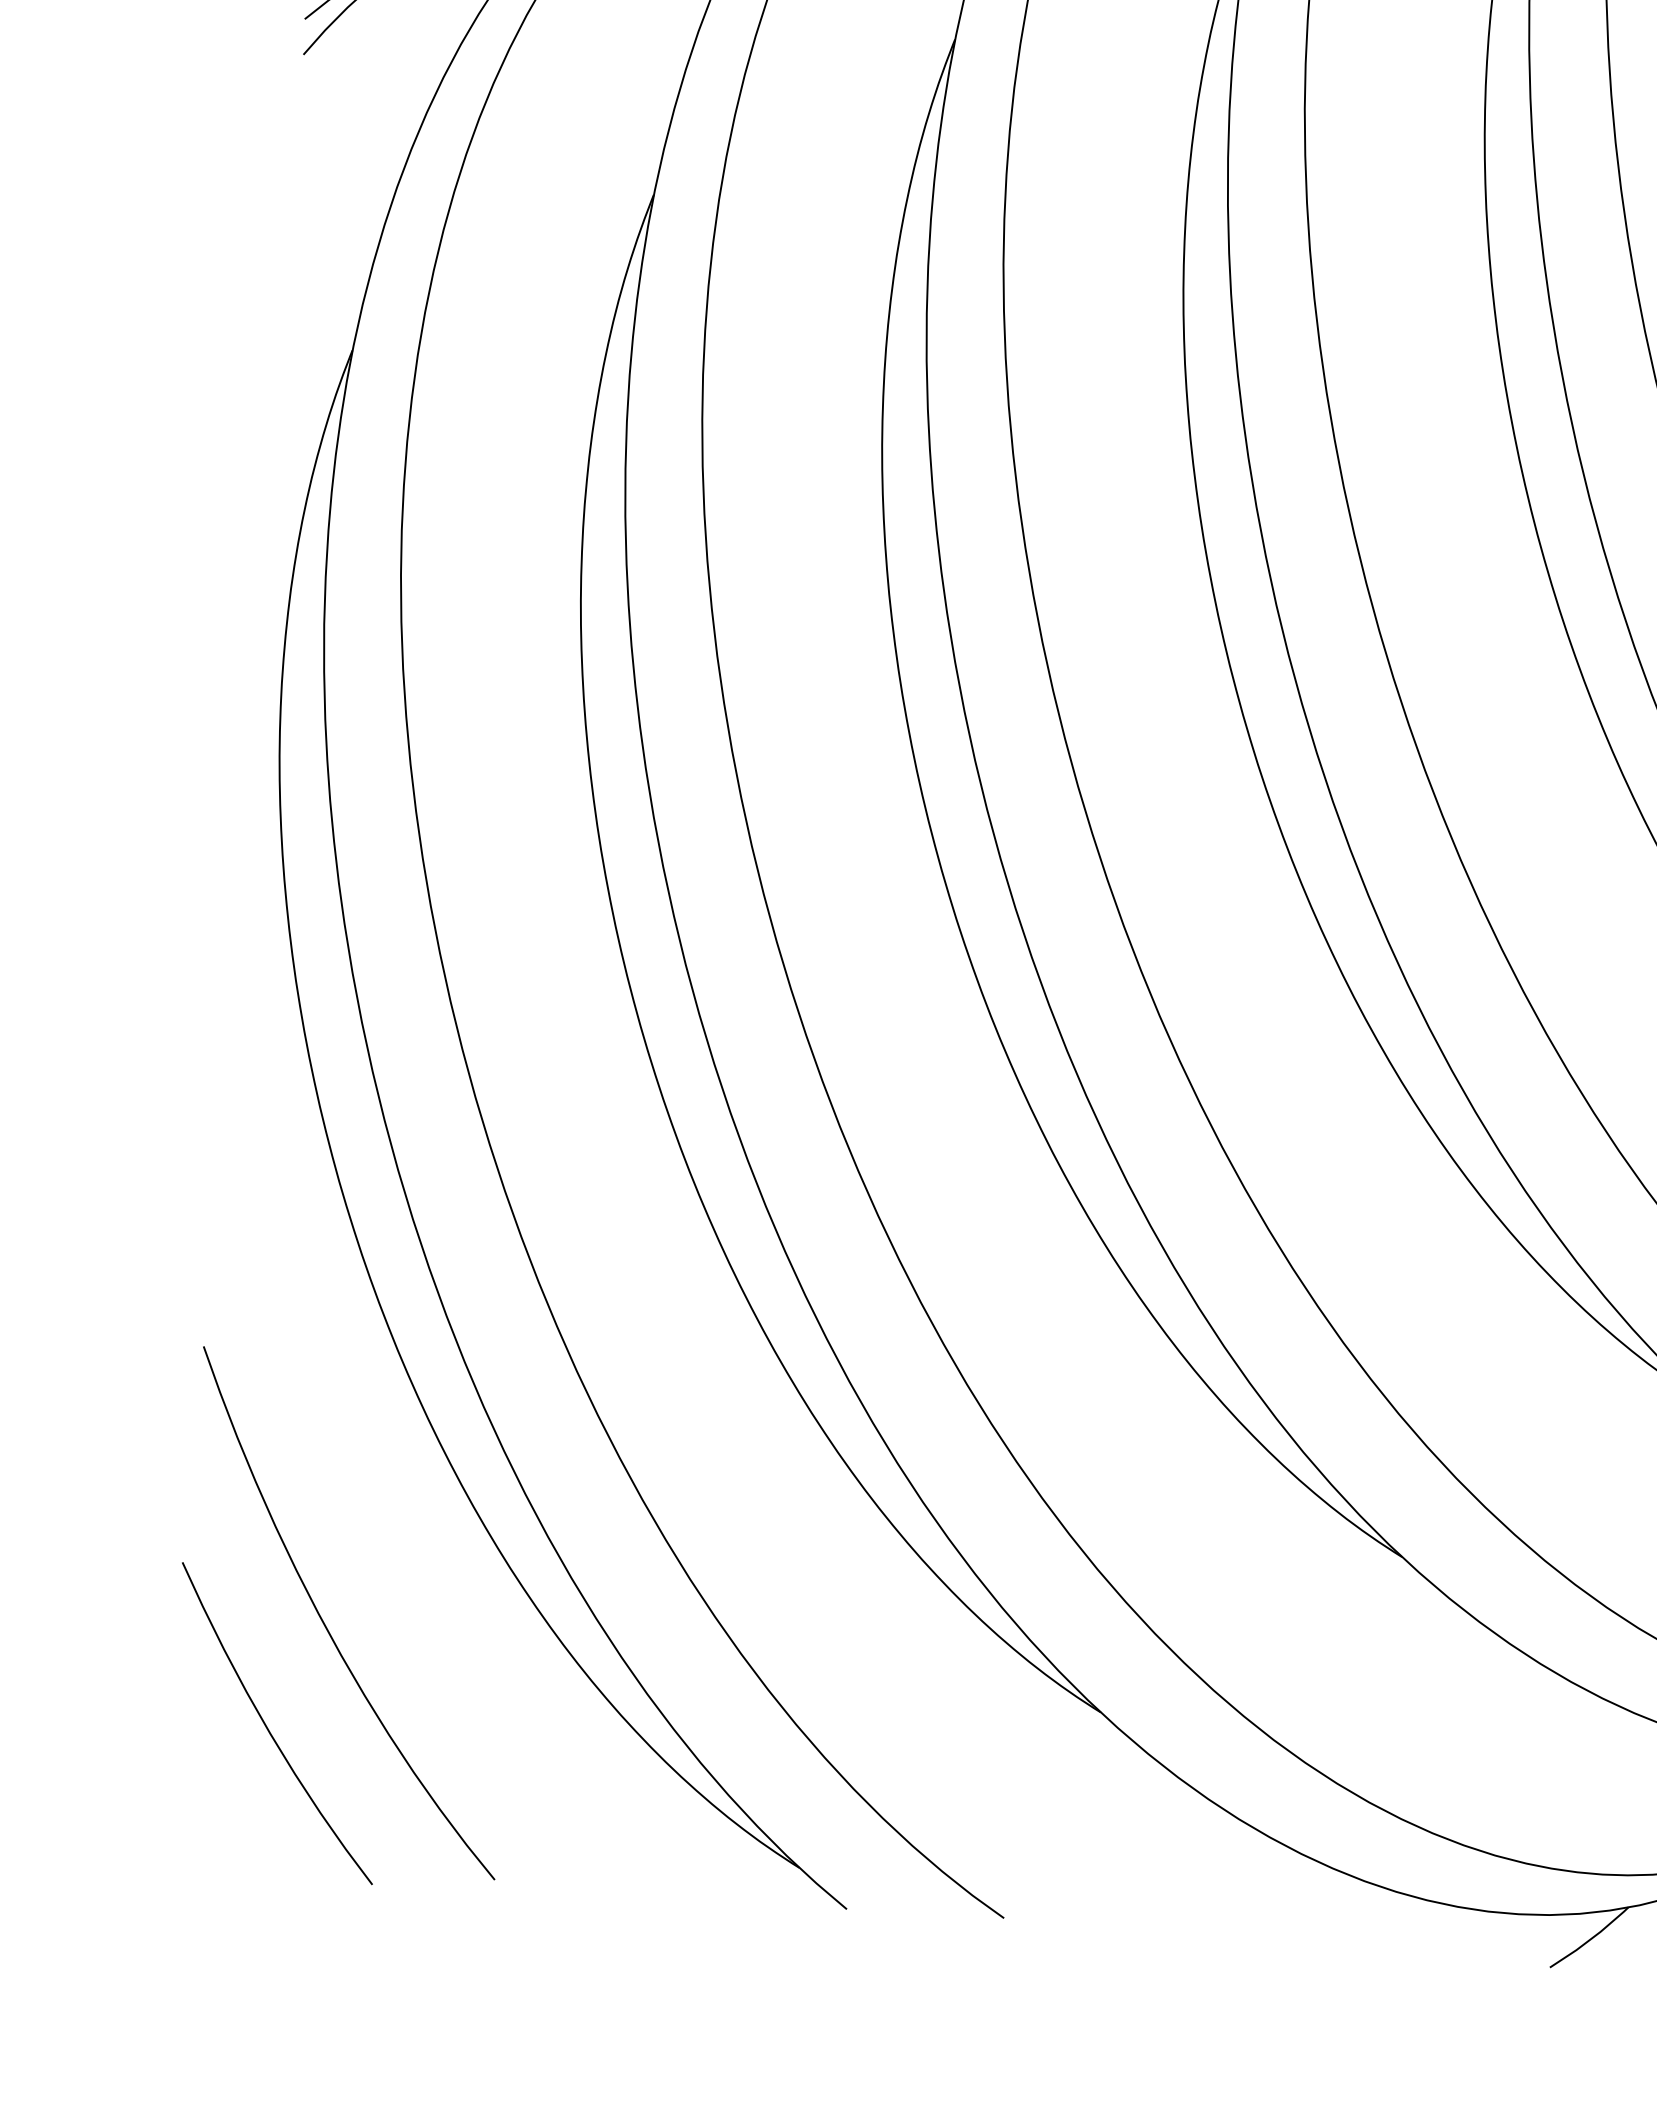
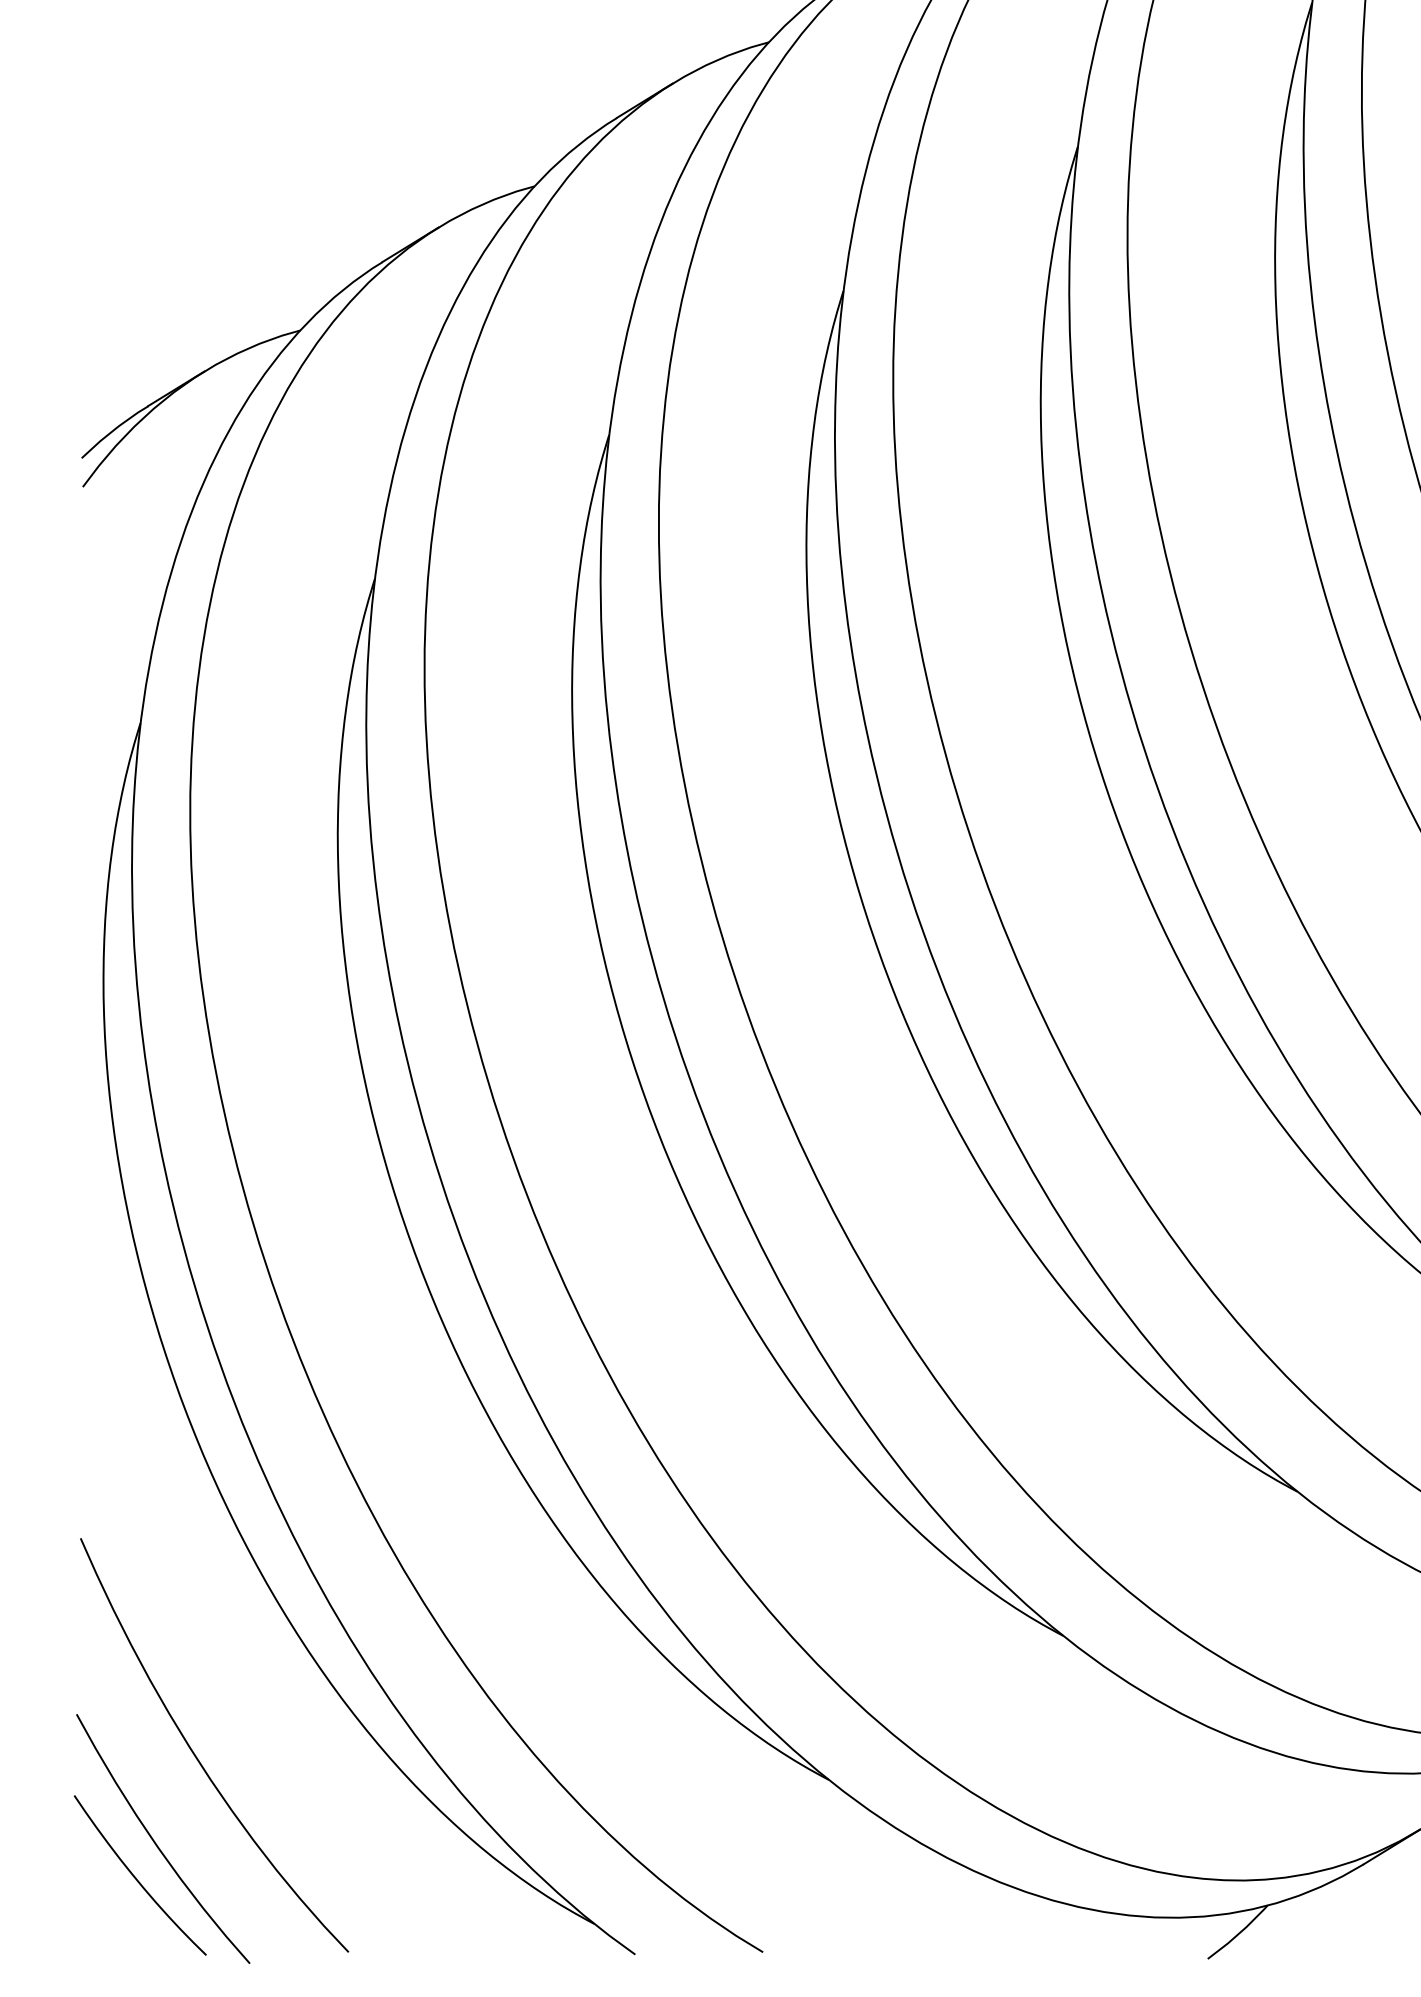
curve: (240, 1768) -> (136, 1877), added

